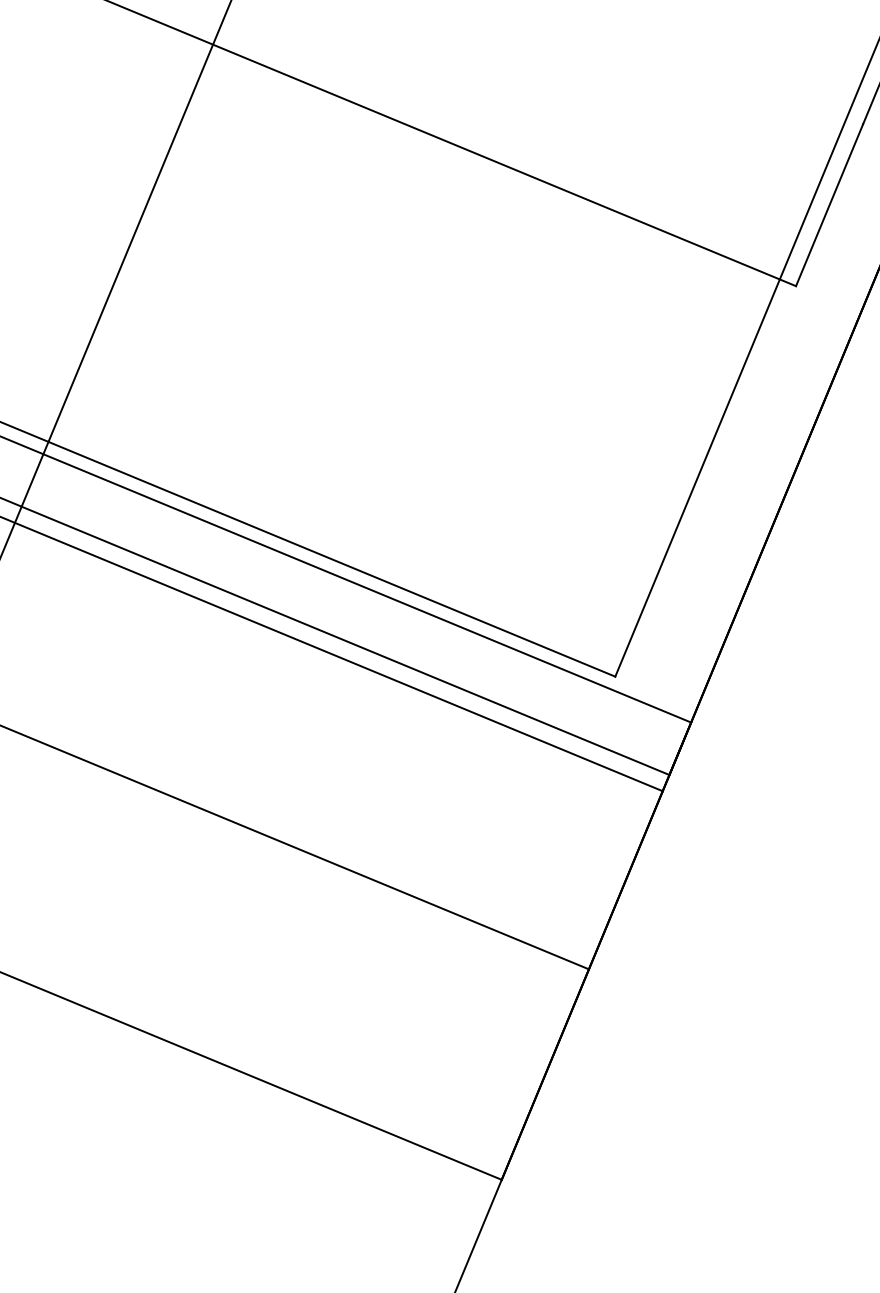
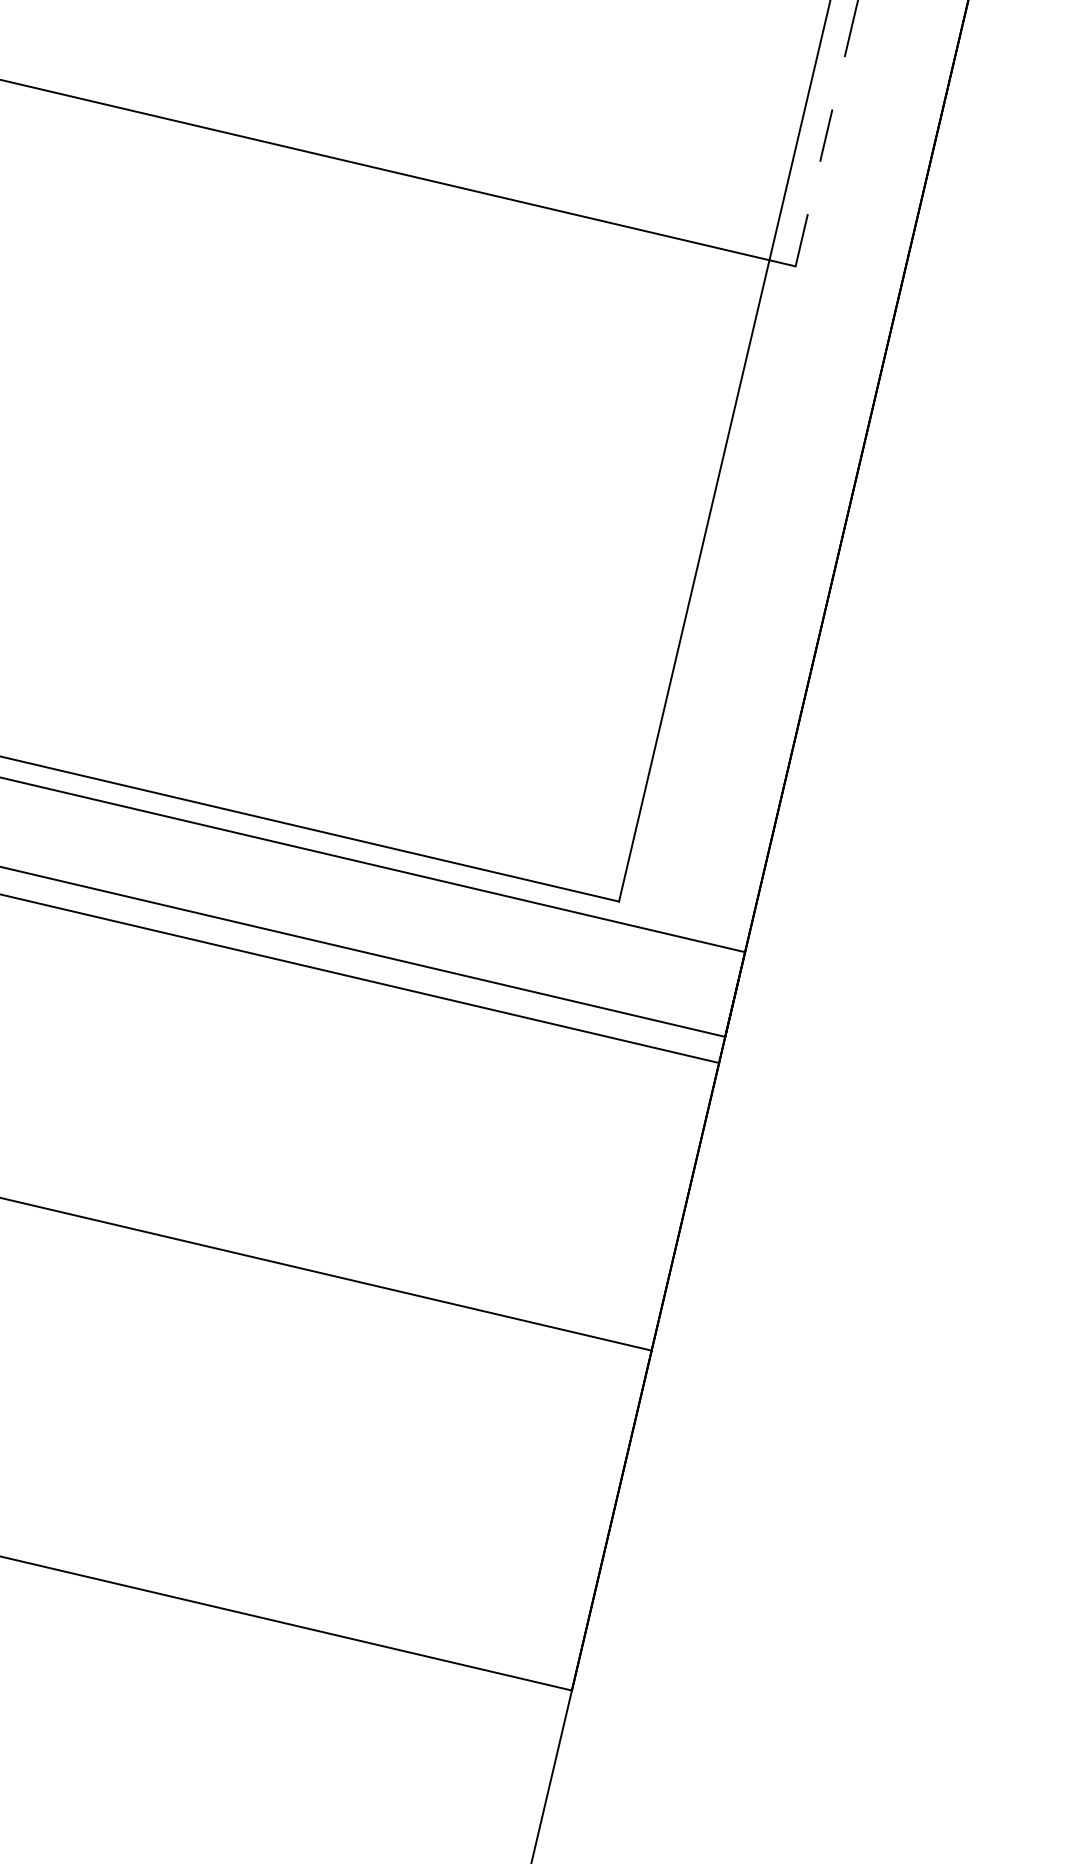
line: (829, 205) -> (826, 136), solid -> dashed

